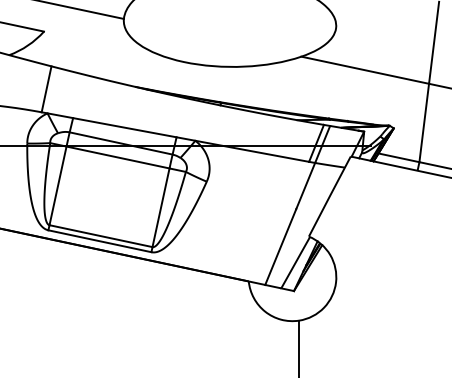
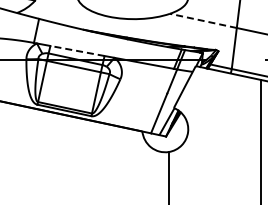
line: (363, 69) -> (202, 20), solid -> dashed
line: (124, 128) -> (77, 51), solid -> dashed

